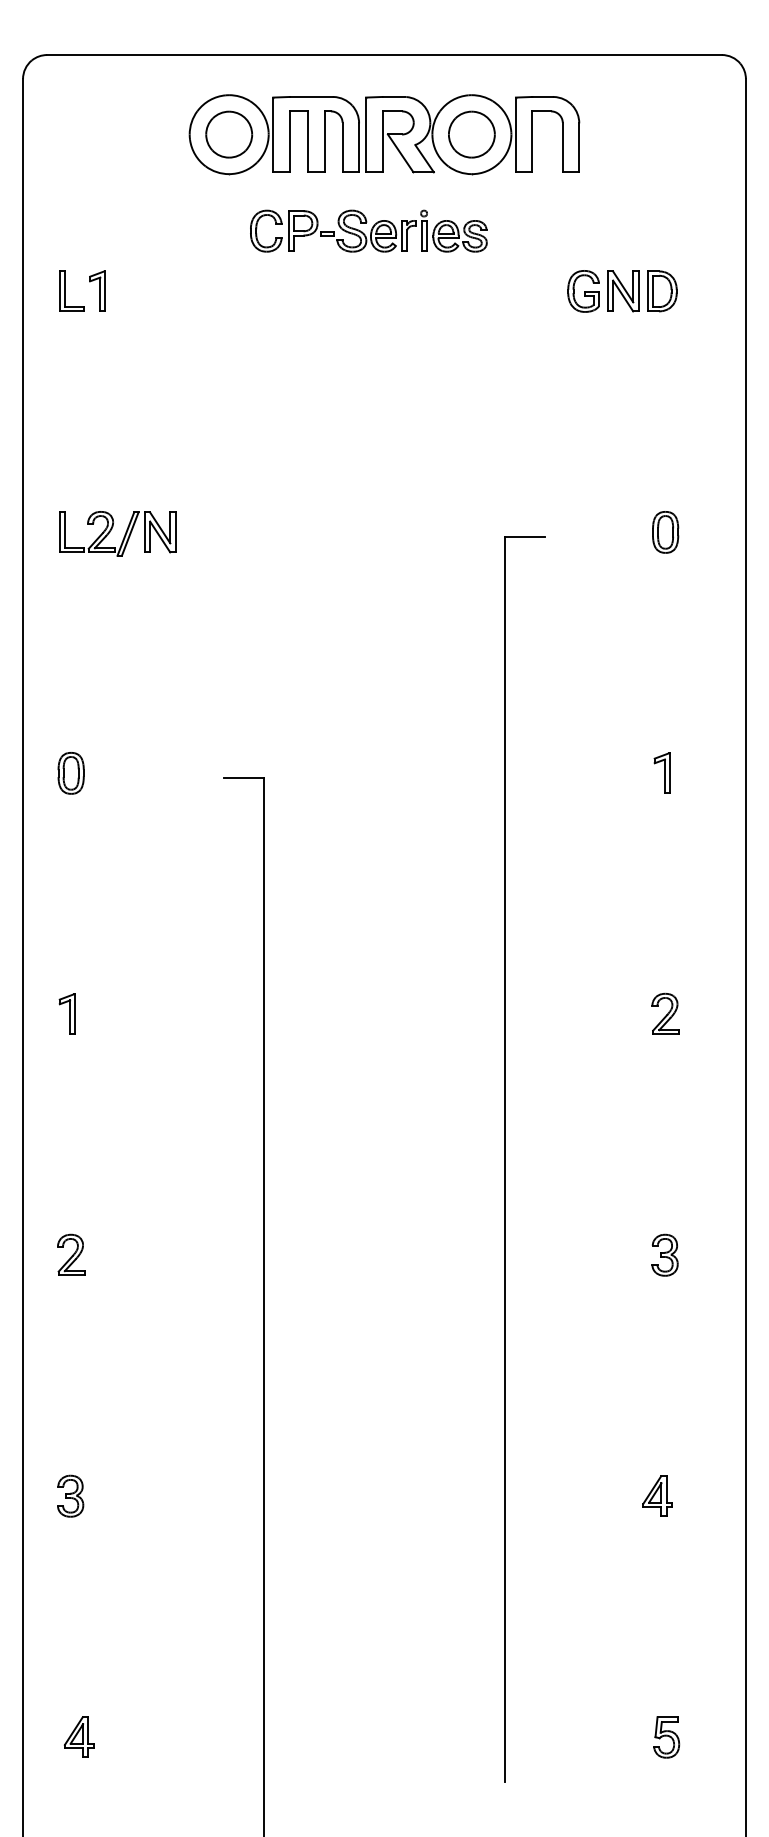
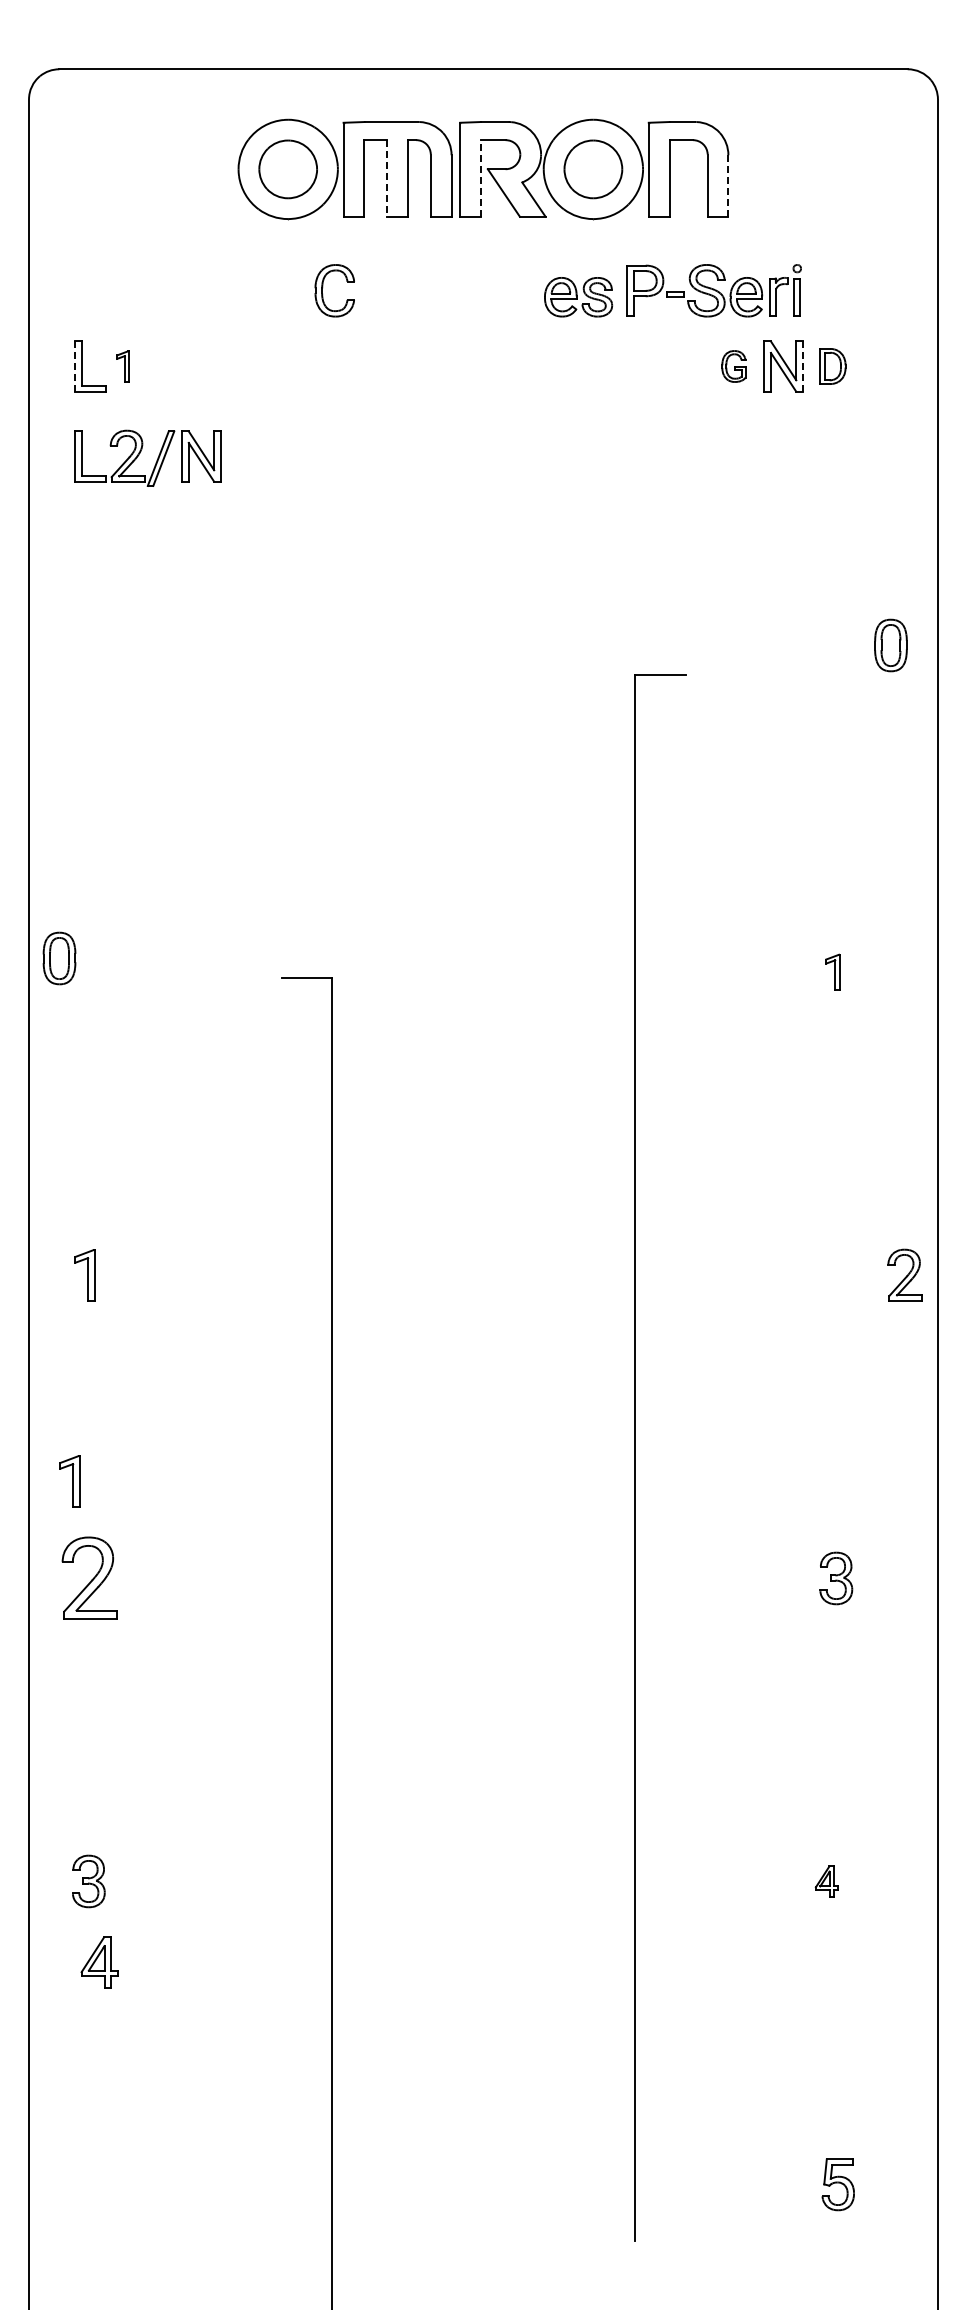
line: (382, 141) -> (481, 178), solid -> dashed
line: (308, 142) -> (387, 179), solid -> dashed
line: (579, 148) -> (728, 186), solid -> dashed
part: (357, 230) -> (713, 290), moved
line: (60, 291) -> (75, 366), solid -> dashed
part: (97, 291) -> (122, 366), size x0.6
part: (583, 291) -> (733, 366), size x0.6
part: (662, 291) -> (832, 366), size x0.7
line: (638, 292) -> (802, 367), solid -> dashed
part: (111, 529) -> (140, 453), moved
part: (665, 532) -> (890, 645), moved
part: (71, 773) -> (59, 958), moved
part: (662, 773) -> (832, 972), size x0.7
part: (665, 1013) -> (904, 1274), moved
part: (55, 1178) -> (69, 1481), added
part: (71, 1254) -> (89, 1577), size x1.6
part: (657, 1496) -> (826, 1881), size x0.6
part: (79, 1737) -> (99, 1962), moved

